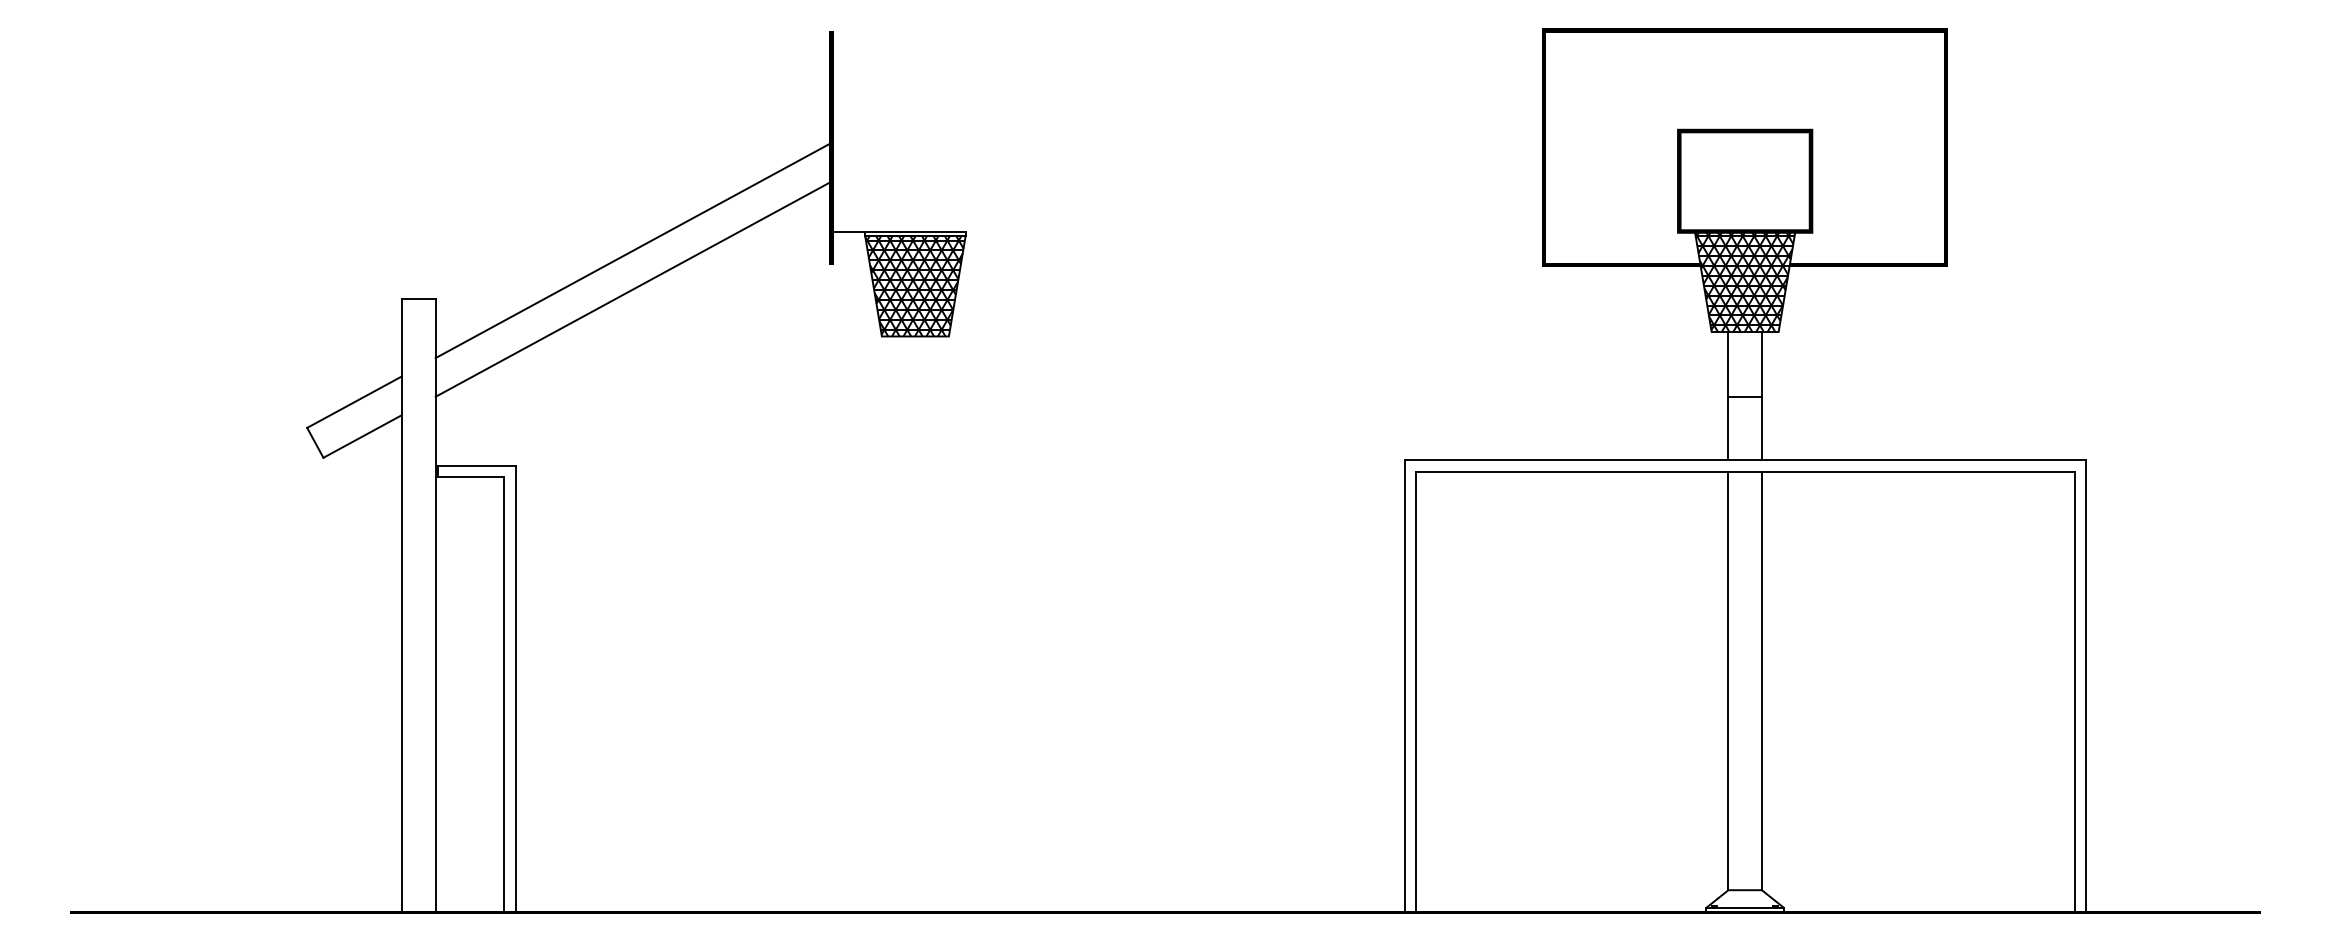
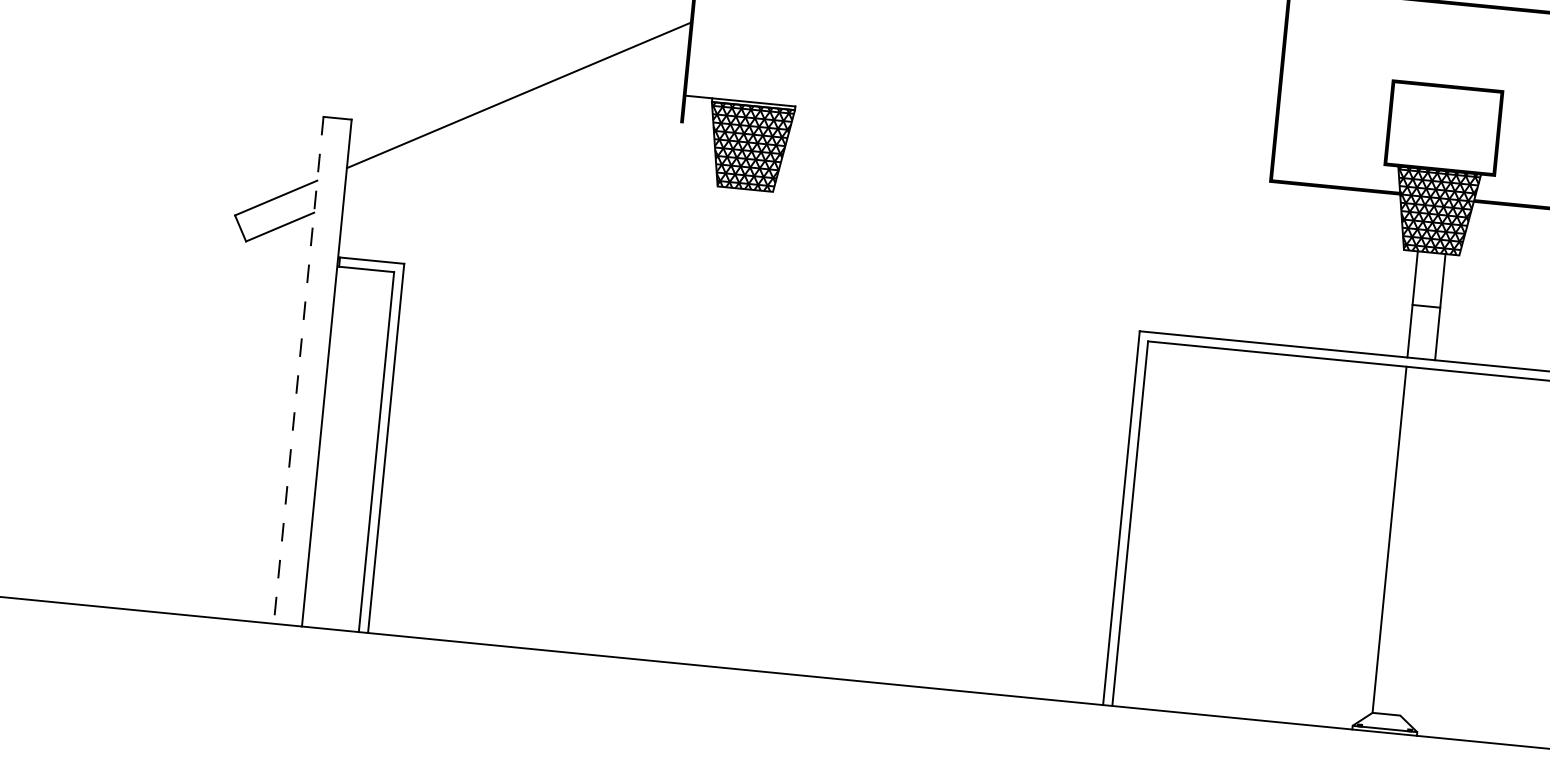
line: (633, 288) -> (516, 126), removed
line: (401, 605) -> (298, 369), solid -> dashed
line: (1761, 680) -> (1416, 542), removed

